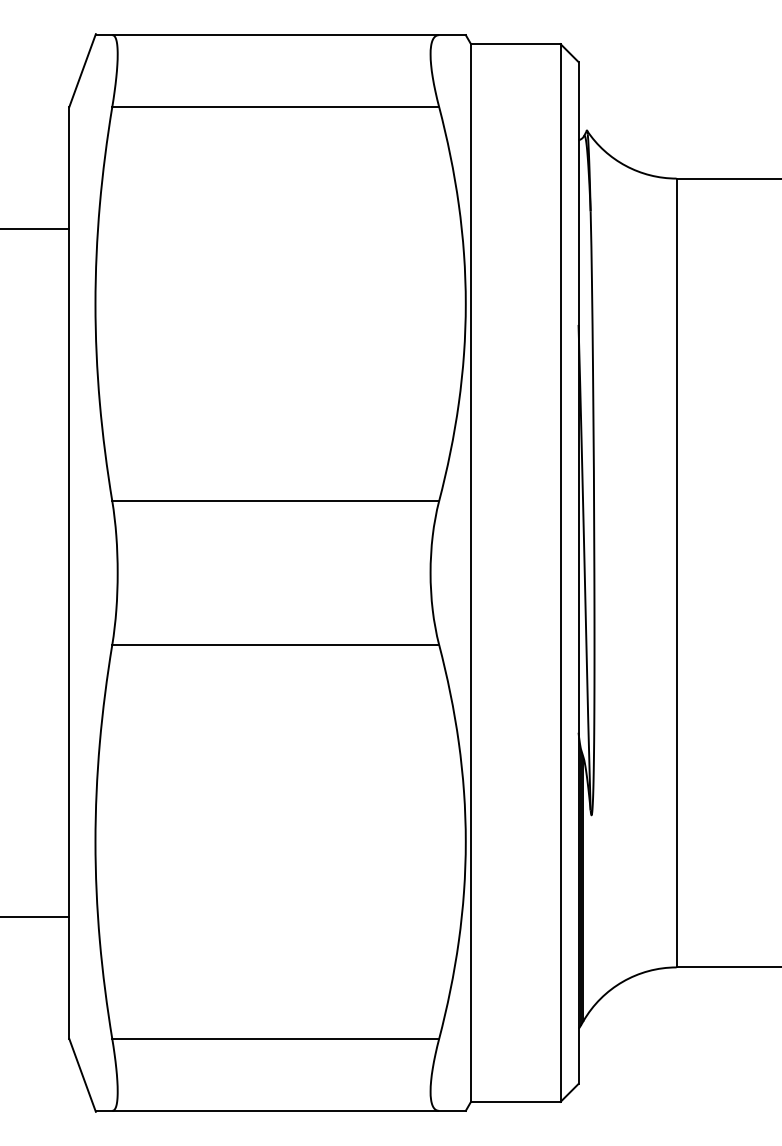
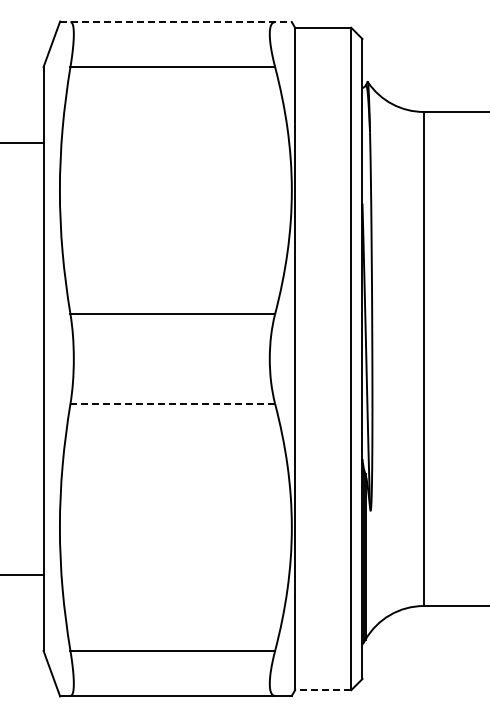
line: (280, 35) -> (175, 22), solid -> dashed
line: (276, 644) -> (173, 403), solid -> dashed
line: (514, 1102) -> (322, 690), solid -> dashed

